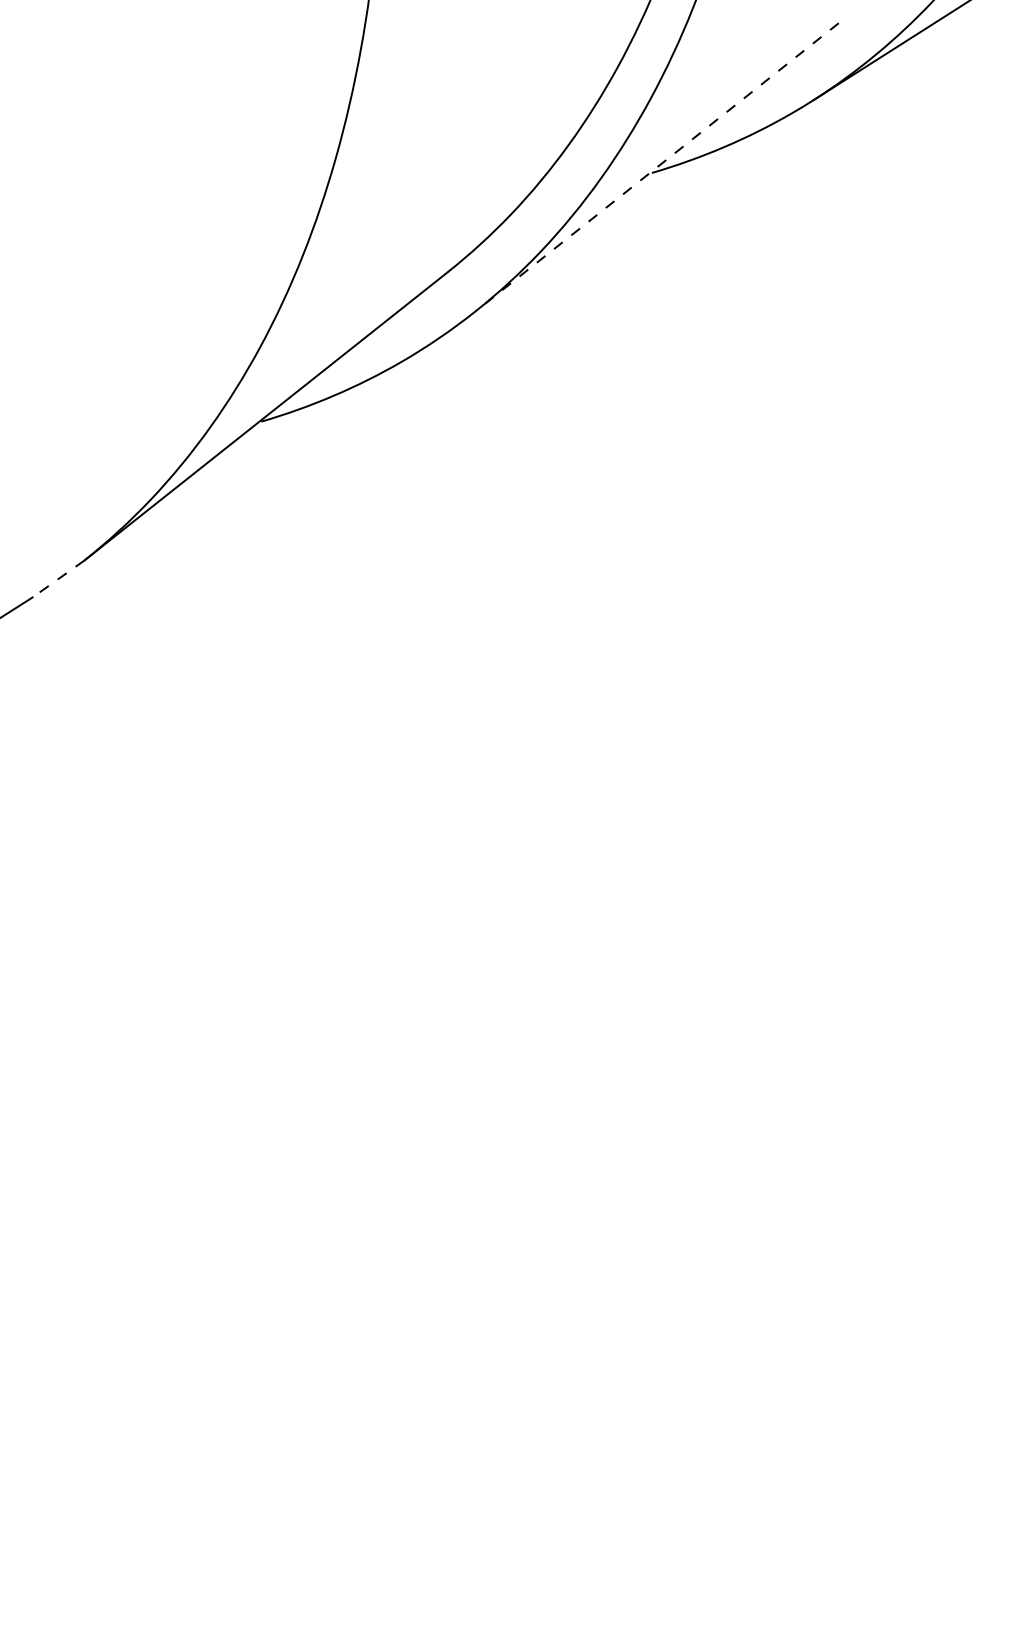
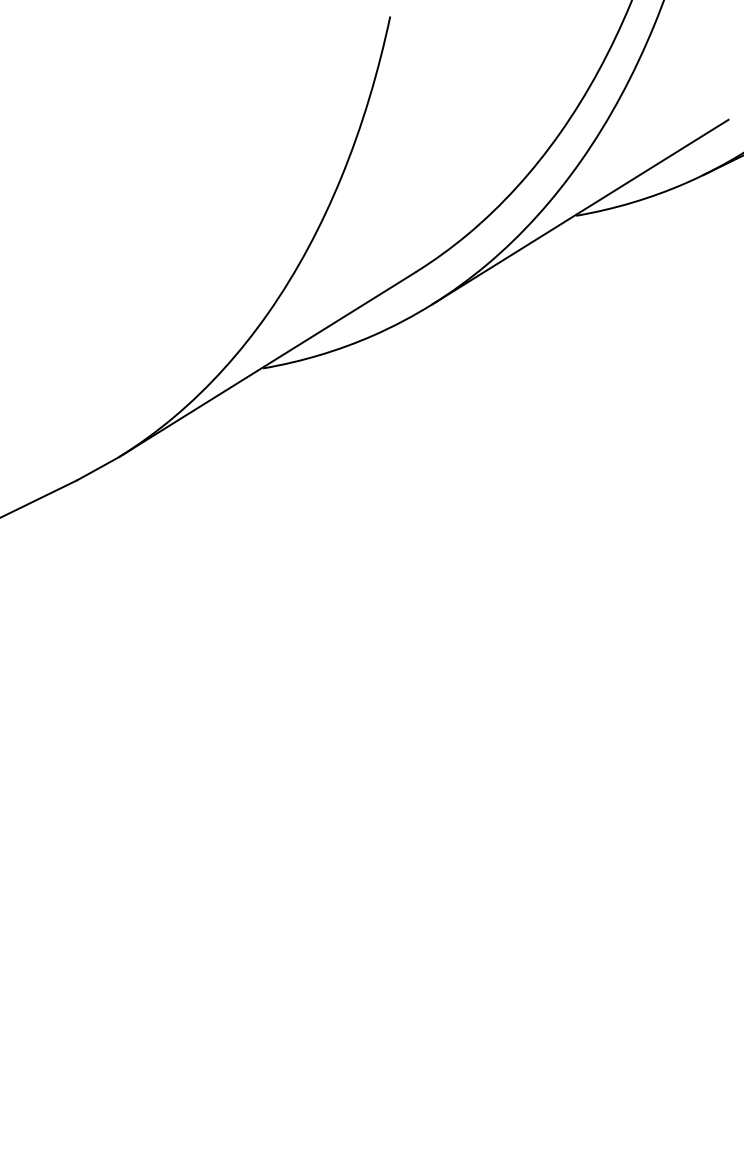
line: (656, 167) -> (580, 212), dashed -> solid
line: (58, 578) -> (98, 468), dashed -> solid

